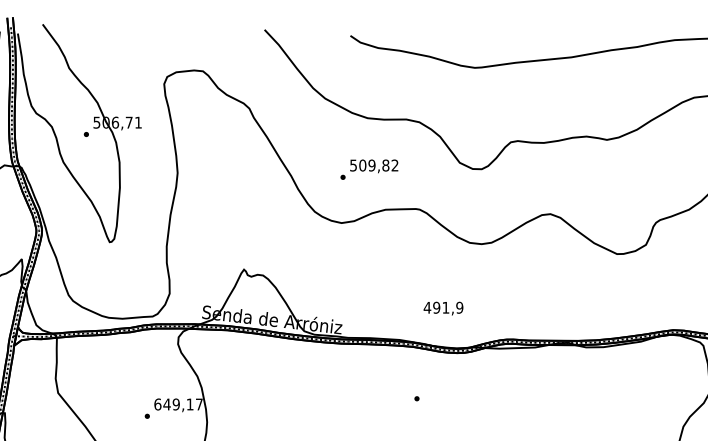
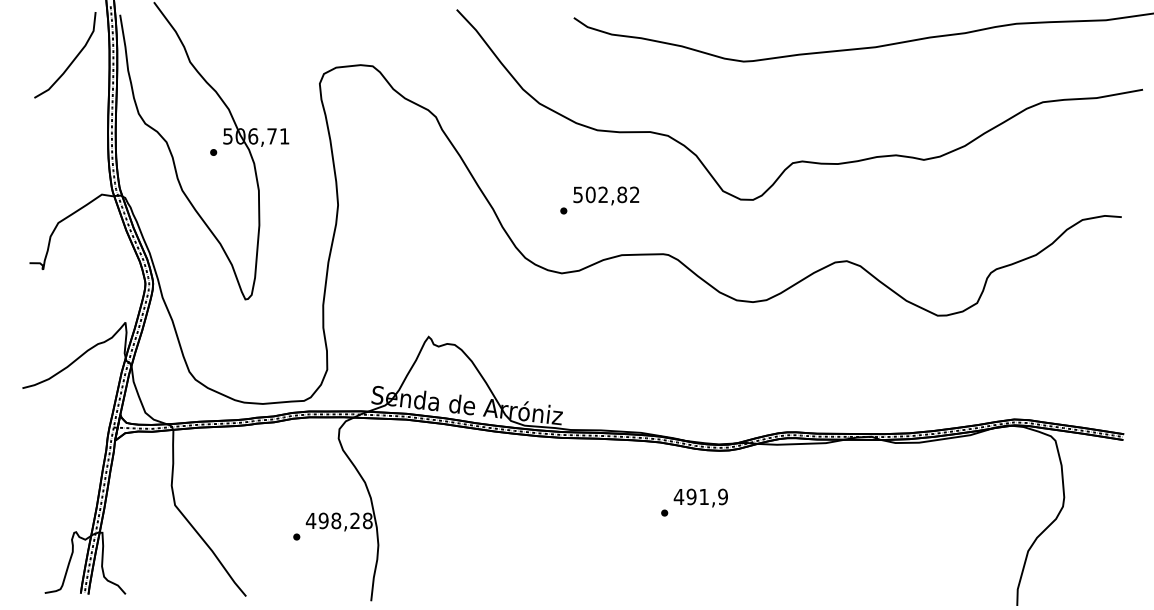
text: (372, 165) -> (603, 194), 509,82 -> 502,82
text: (443, 308) -> (700, 497), moved
text: (177, 404) -> (338, 520), 649,17 -> 498,28

